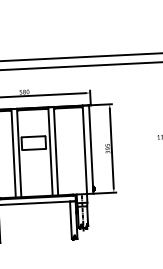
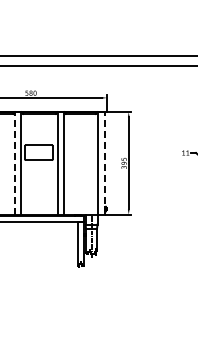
line: (90, 148) -> (104, 162), solid -> dashed
line: (14, 152) -> (15, 162), solid -> dashed

